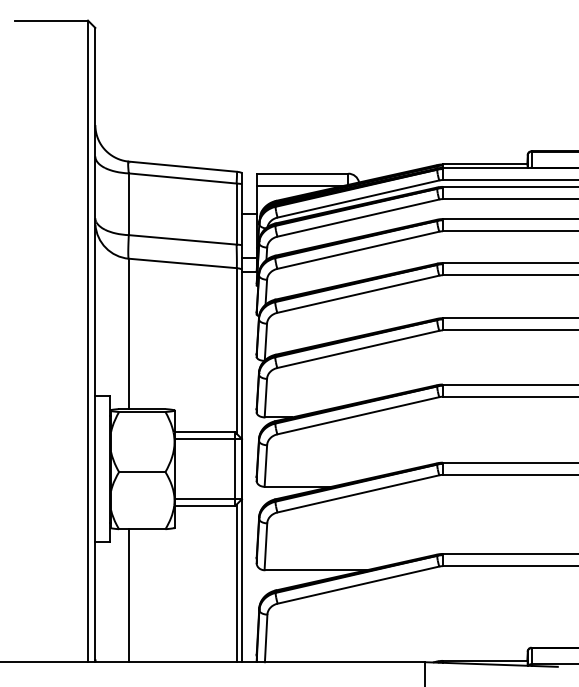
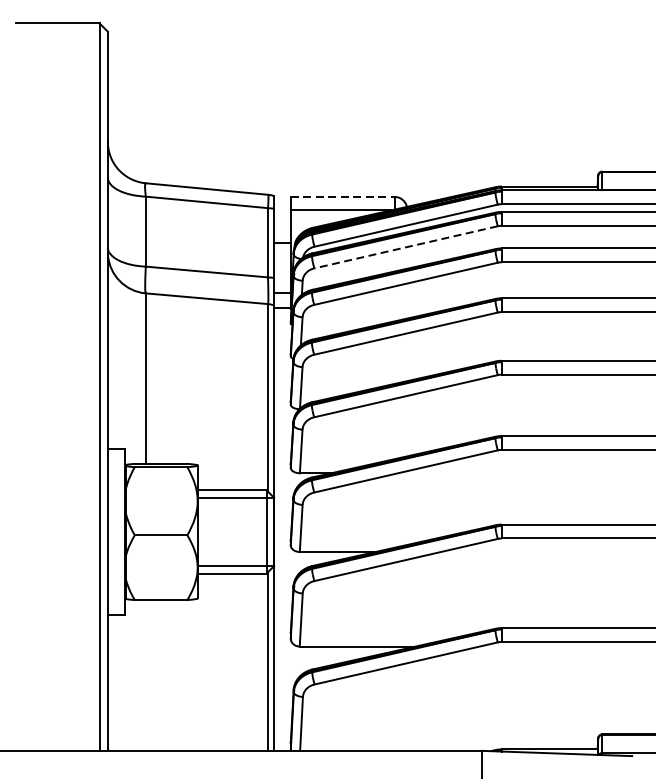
line: (302, 173) -> (342, 196), solid -> dashed
line: (357, 218) -> (405, 247), solid -> dashed
line: (128, 595) -> (145, 675), removed

